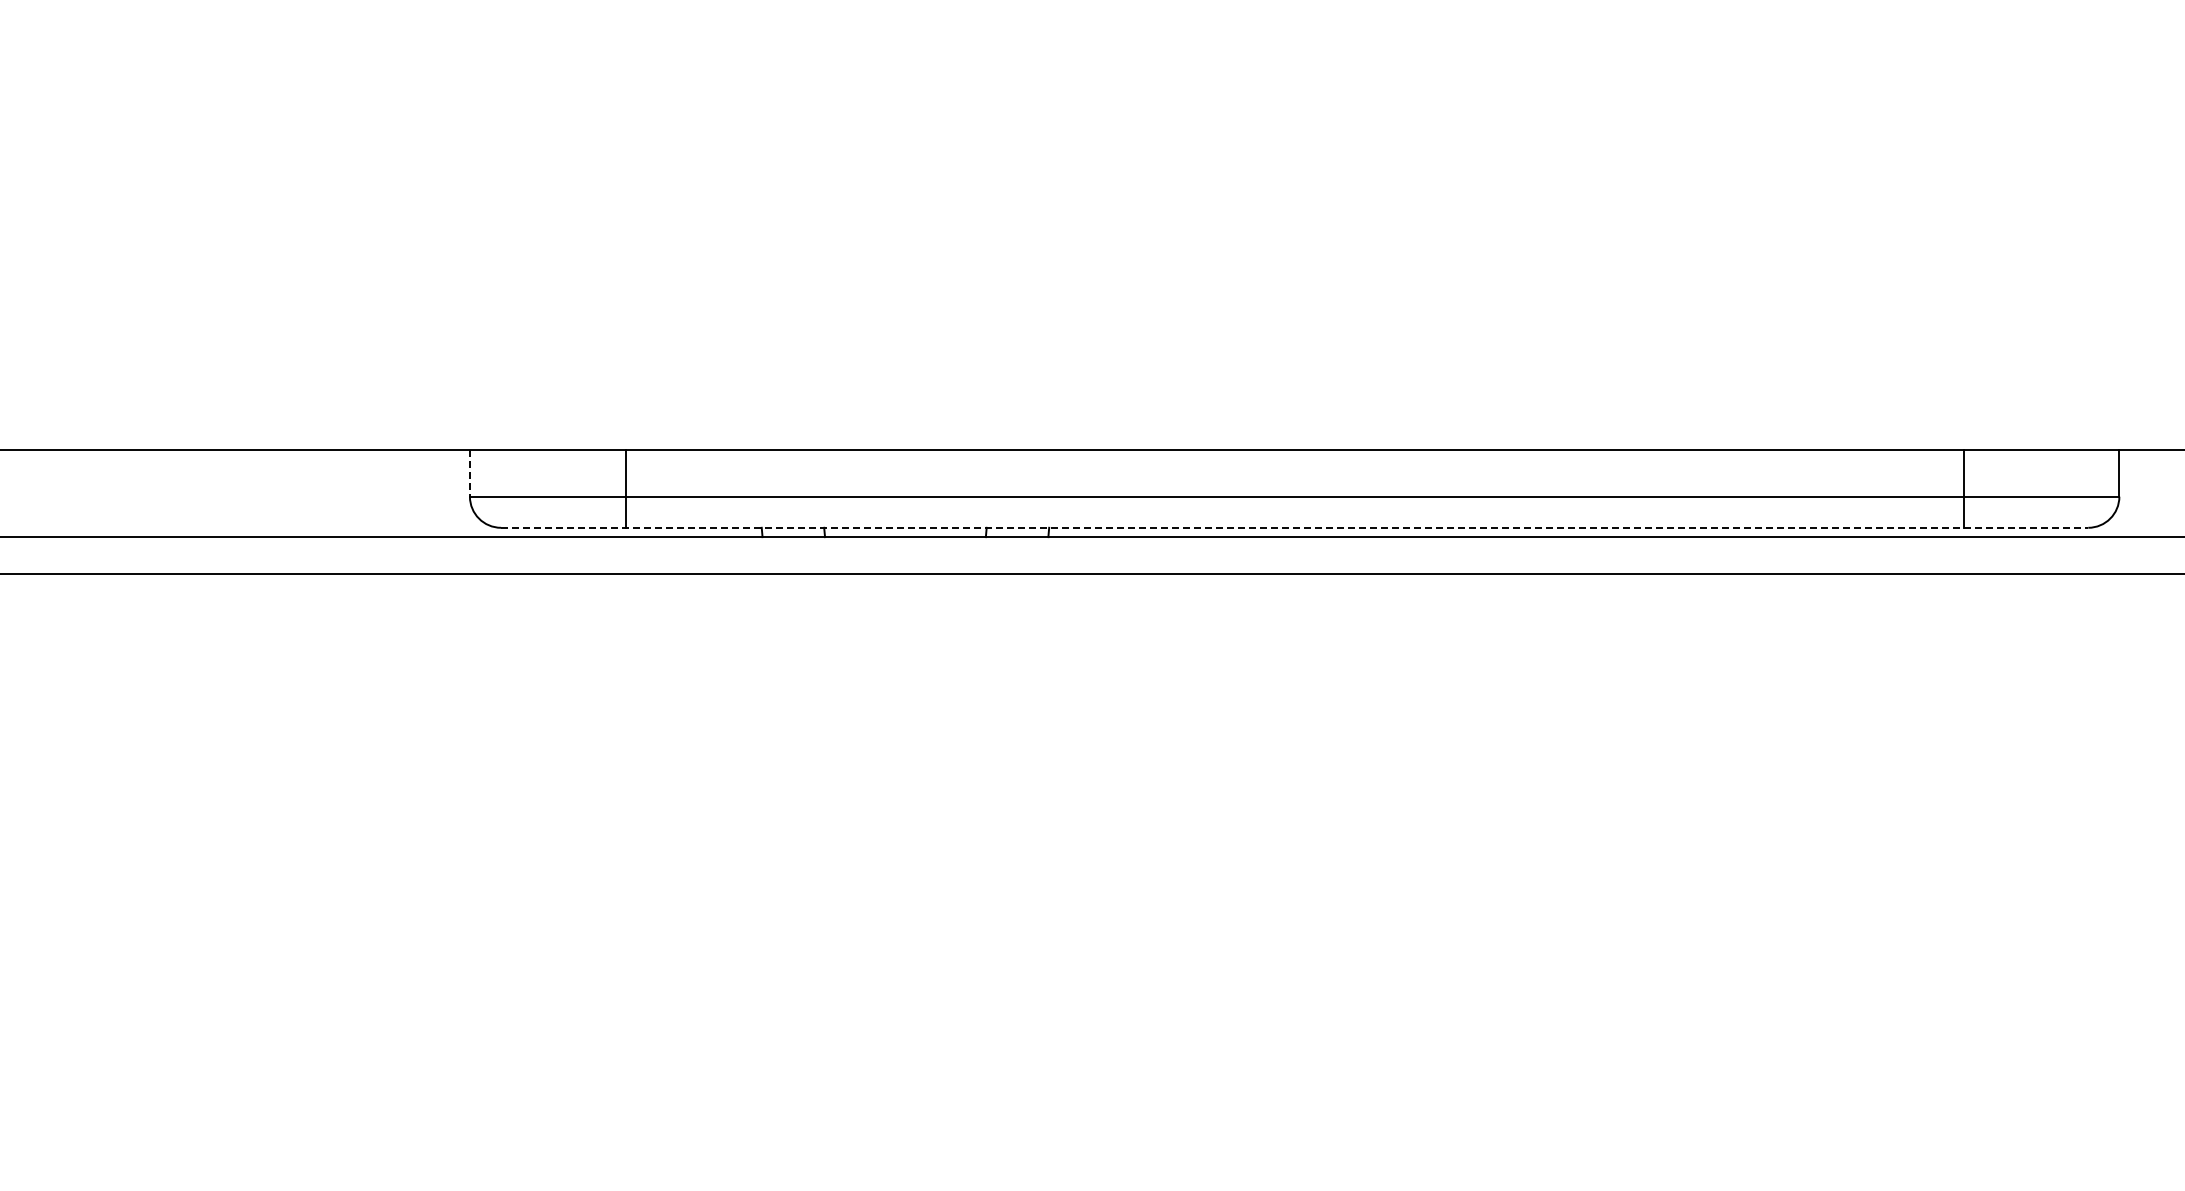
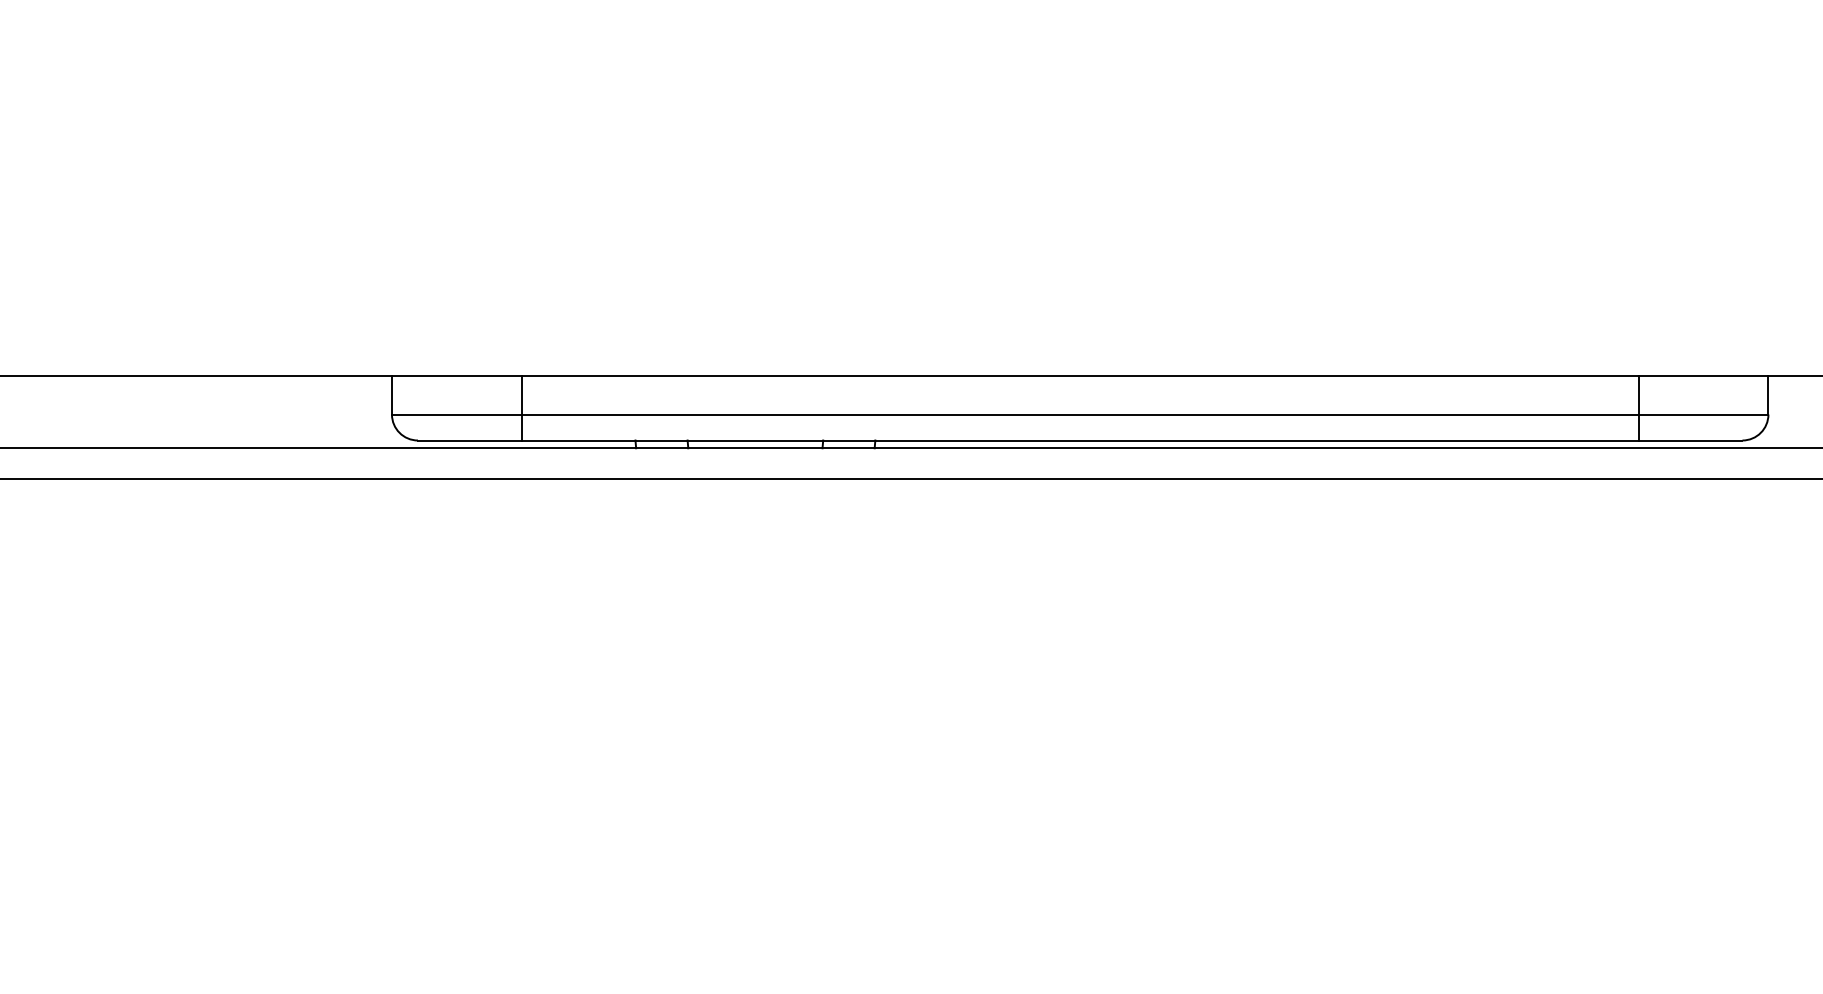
line: (469, 473) -> (391, 395), dashed -> solid
line: (1294, 527) -> (1080, 440), dashed -> solid

